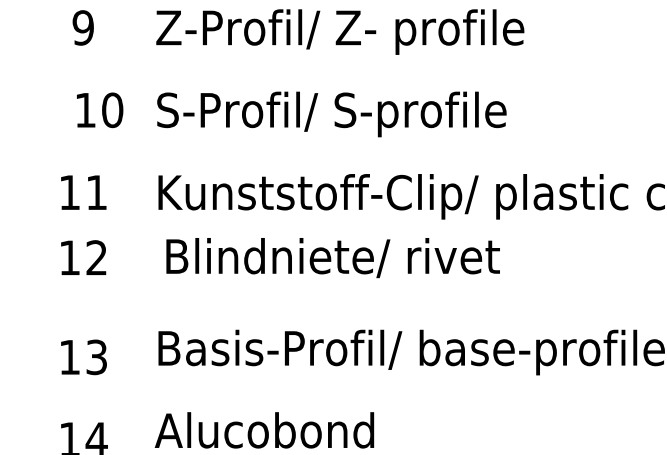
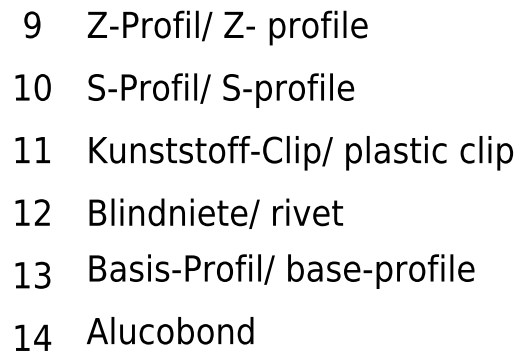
text: (99, 110) -> (32, 87), moved
text: (83, 257) -> (32, 212), moved
text: (333, 257) -> (216, 213), moved

